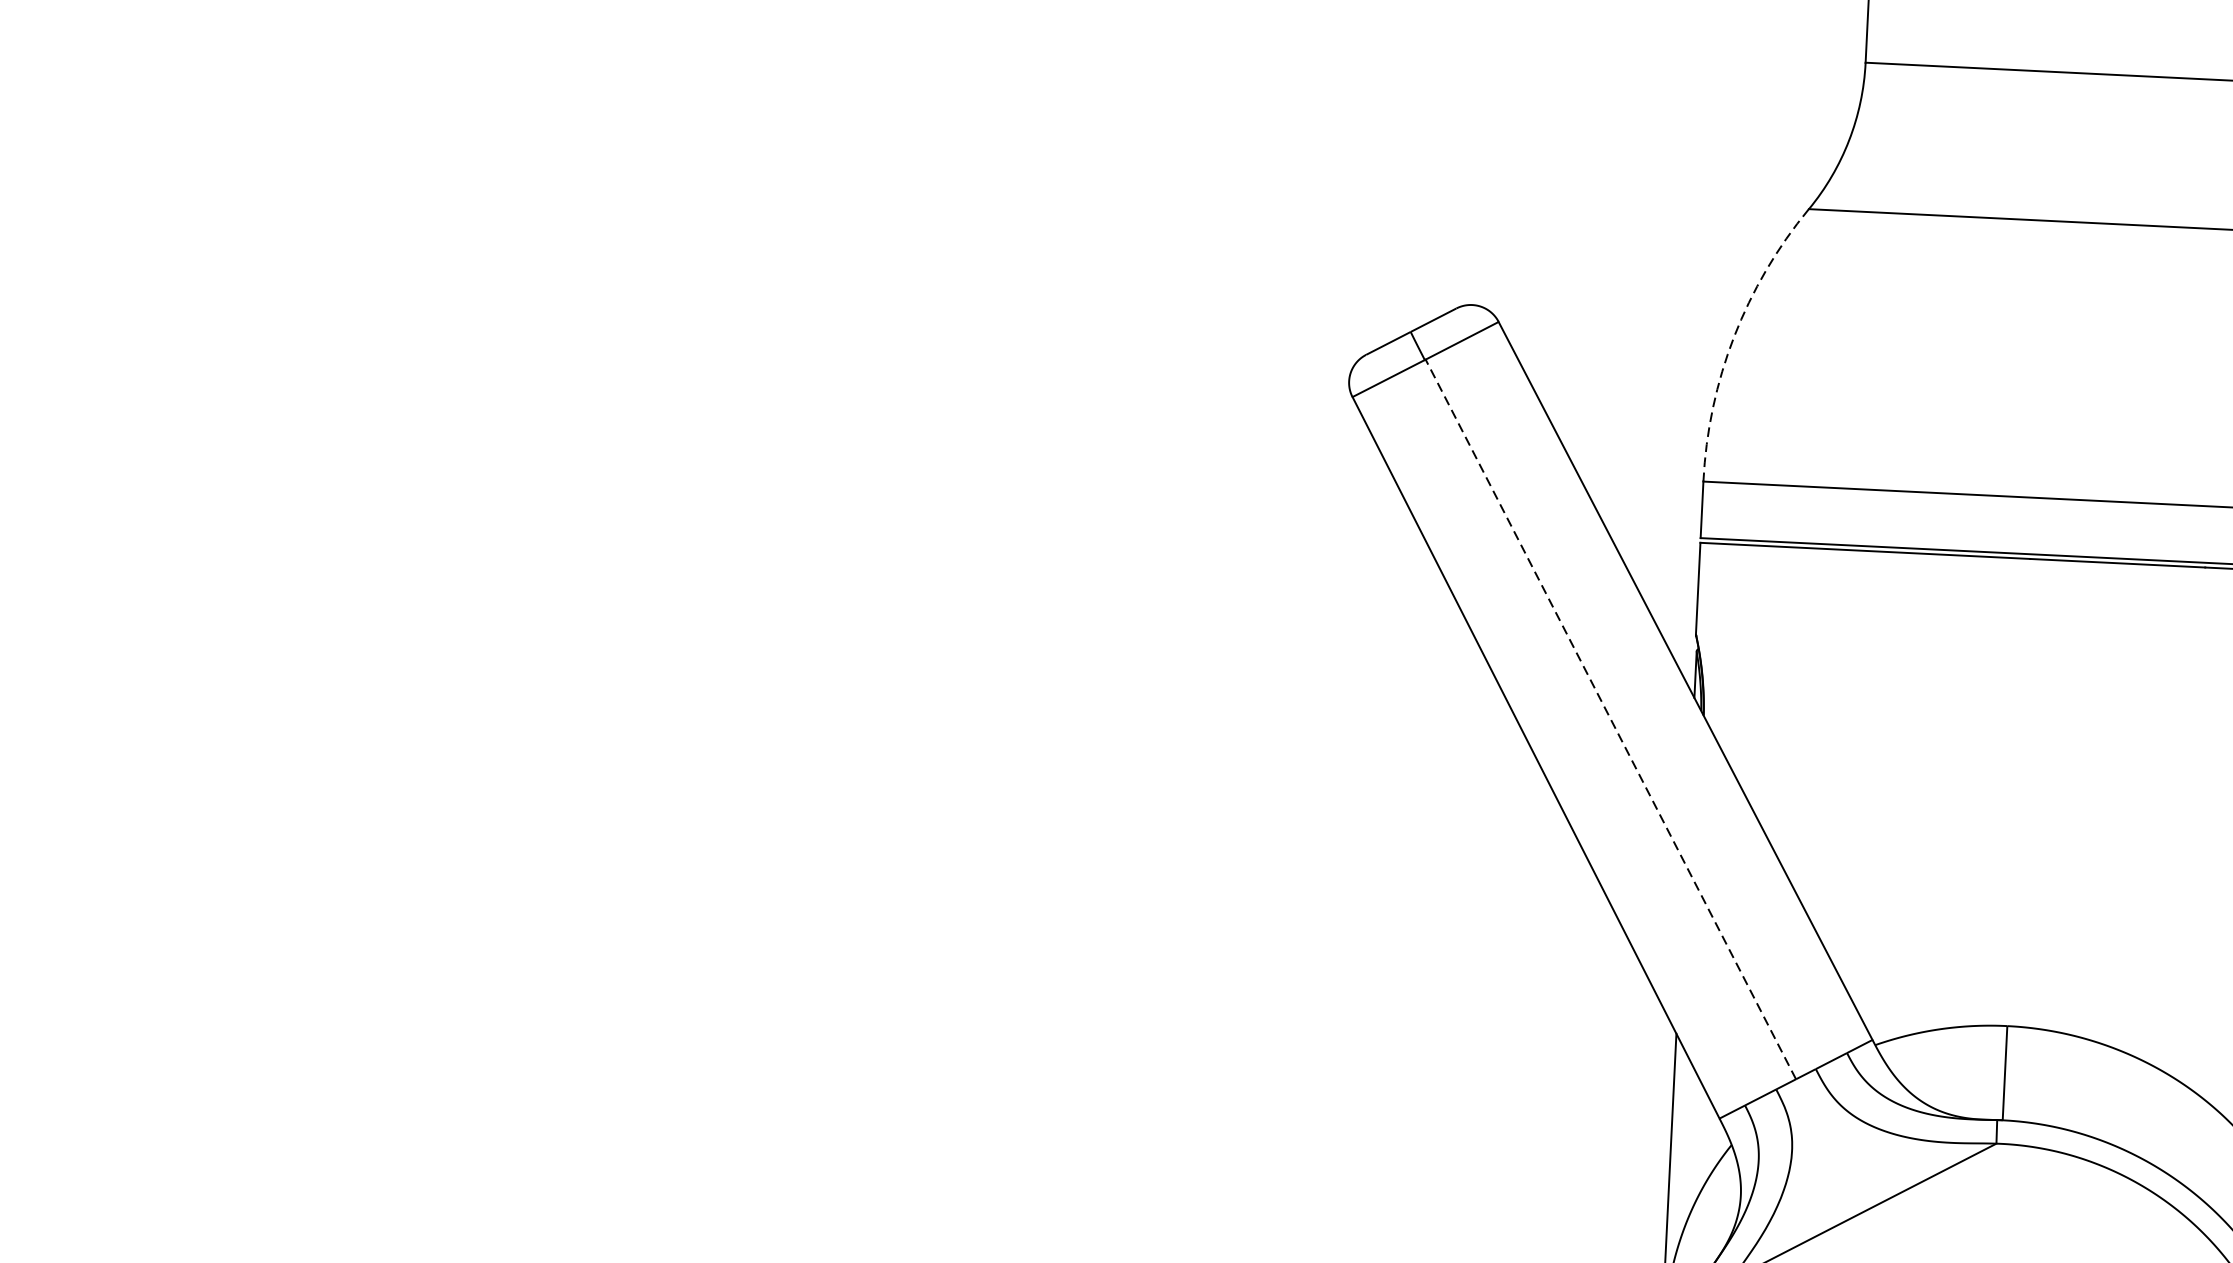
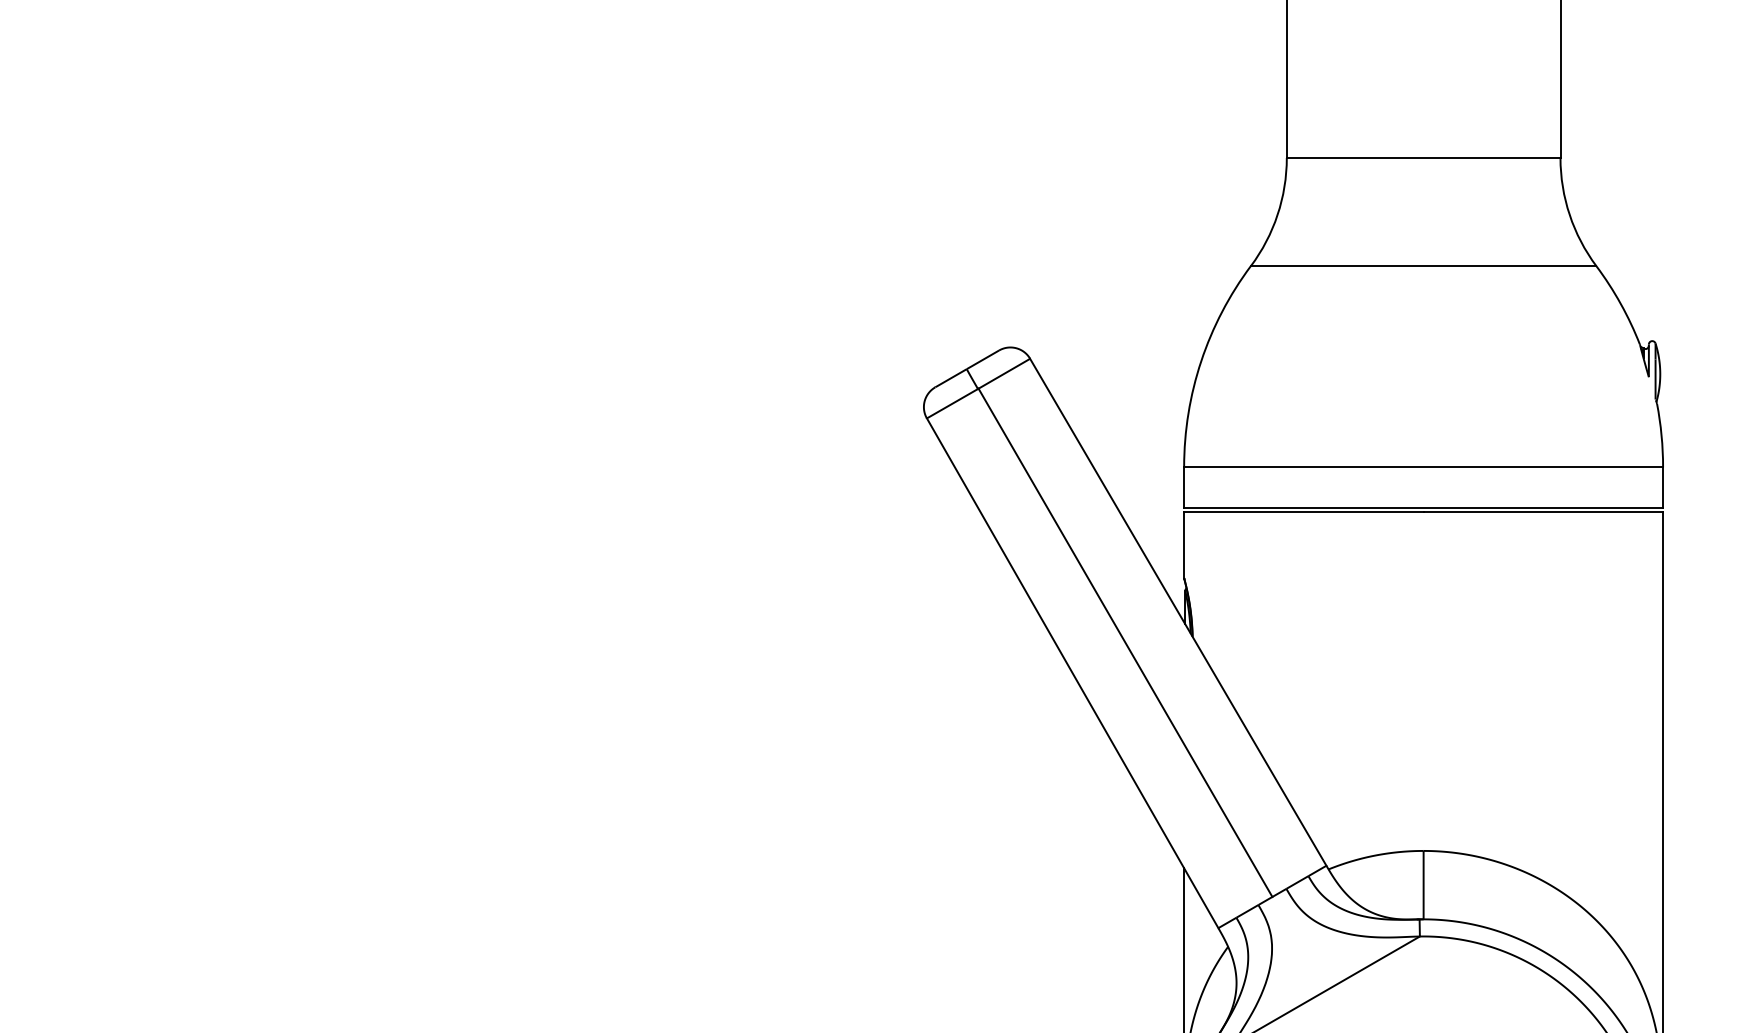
arc: (1734, 337) -> (1201, 361), dashed -> solid
line: (1610, 719) -> (1125, 642), dashed -> solid

